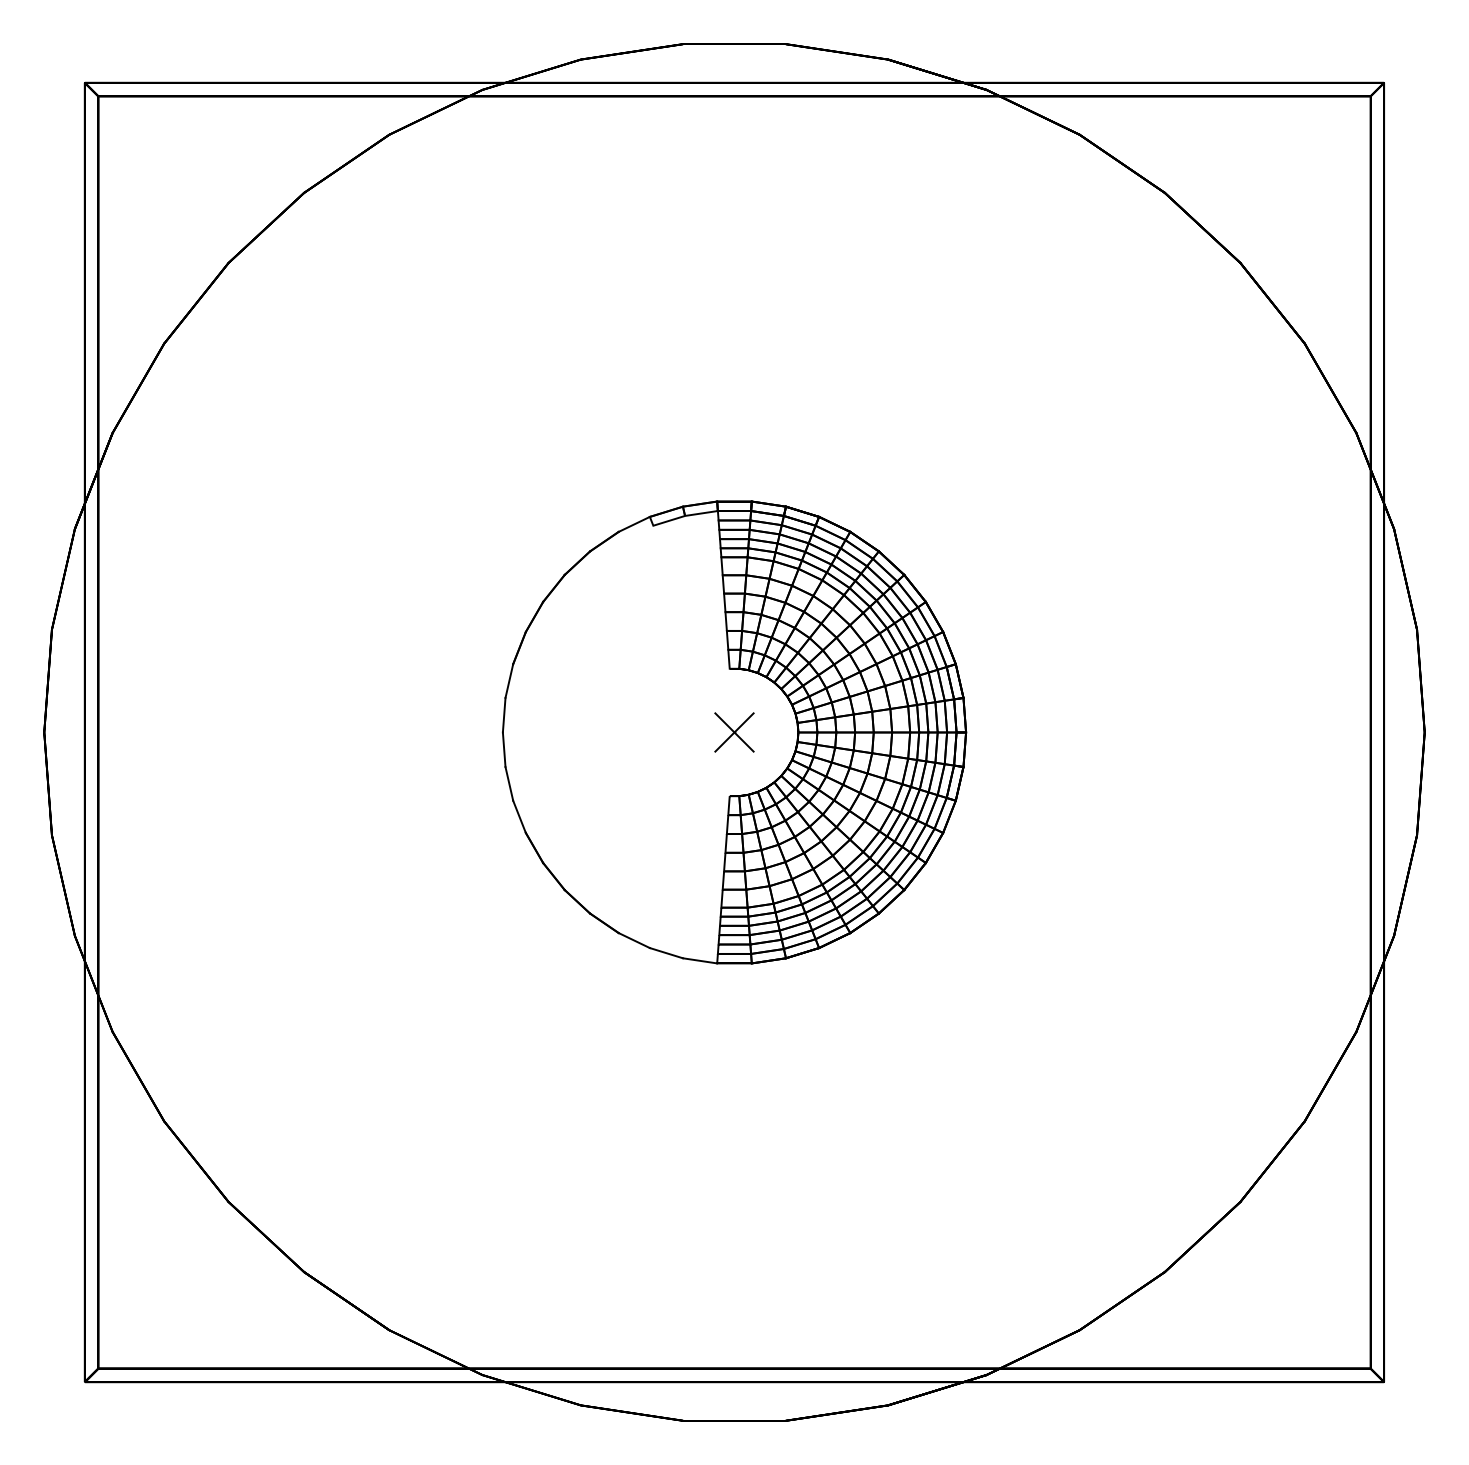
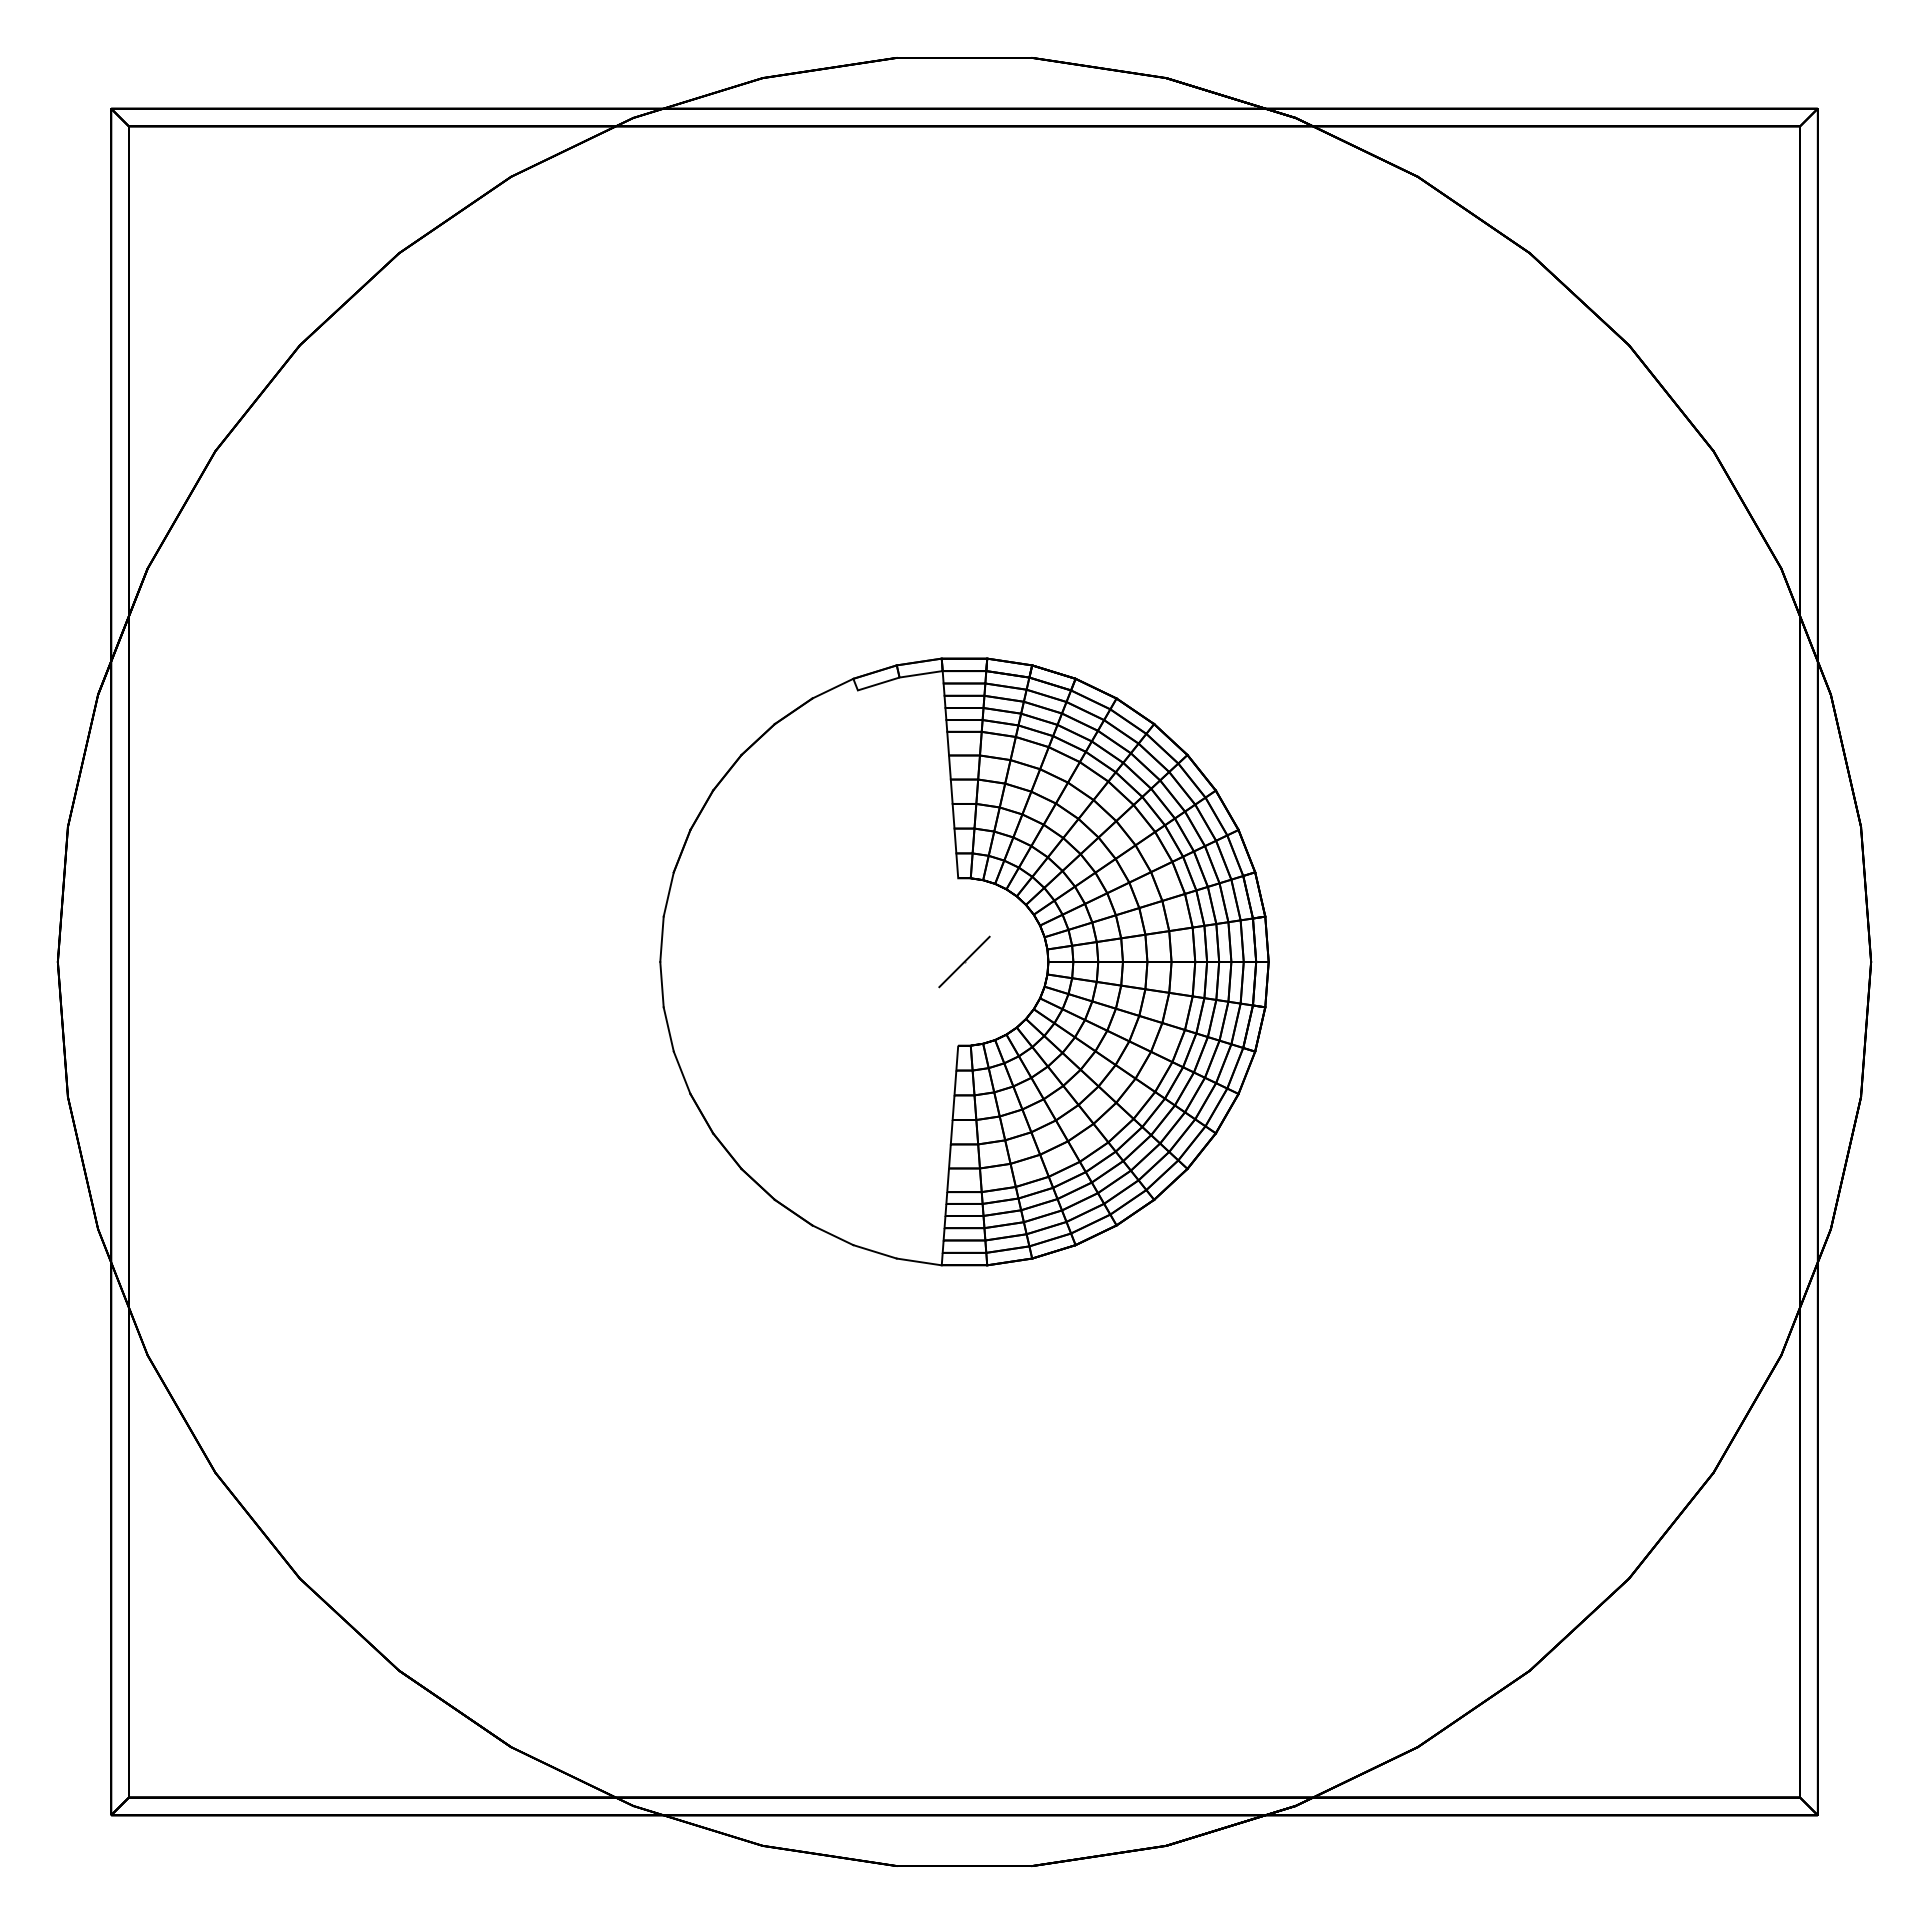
line: (734, 732) -> (964, 961), removed

